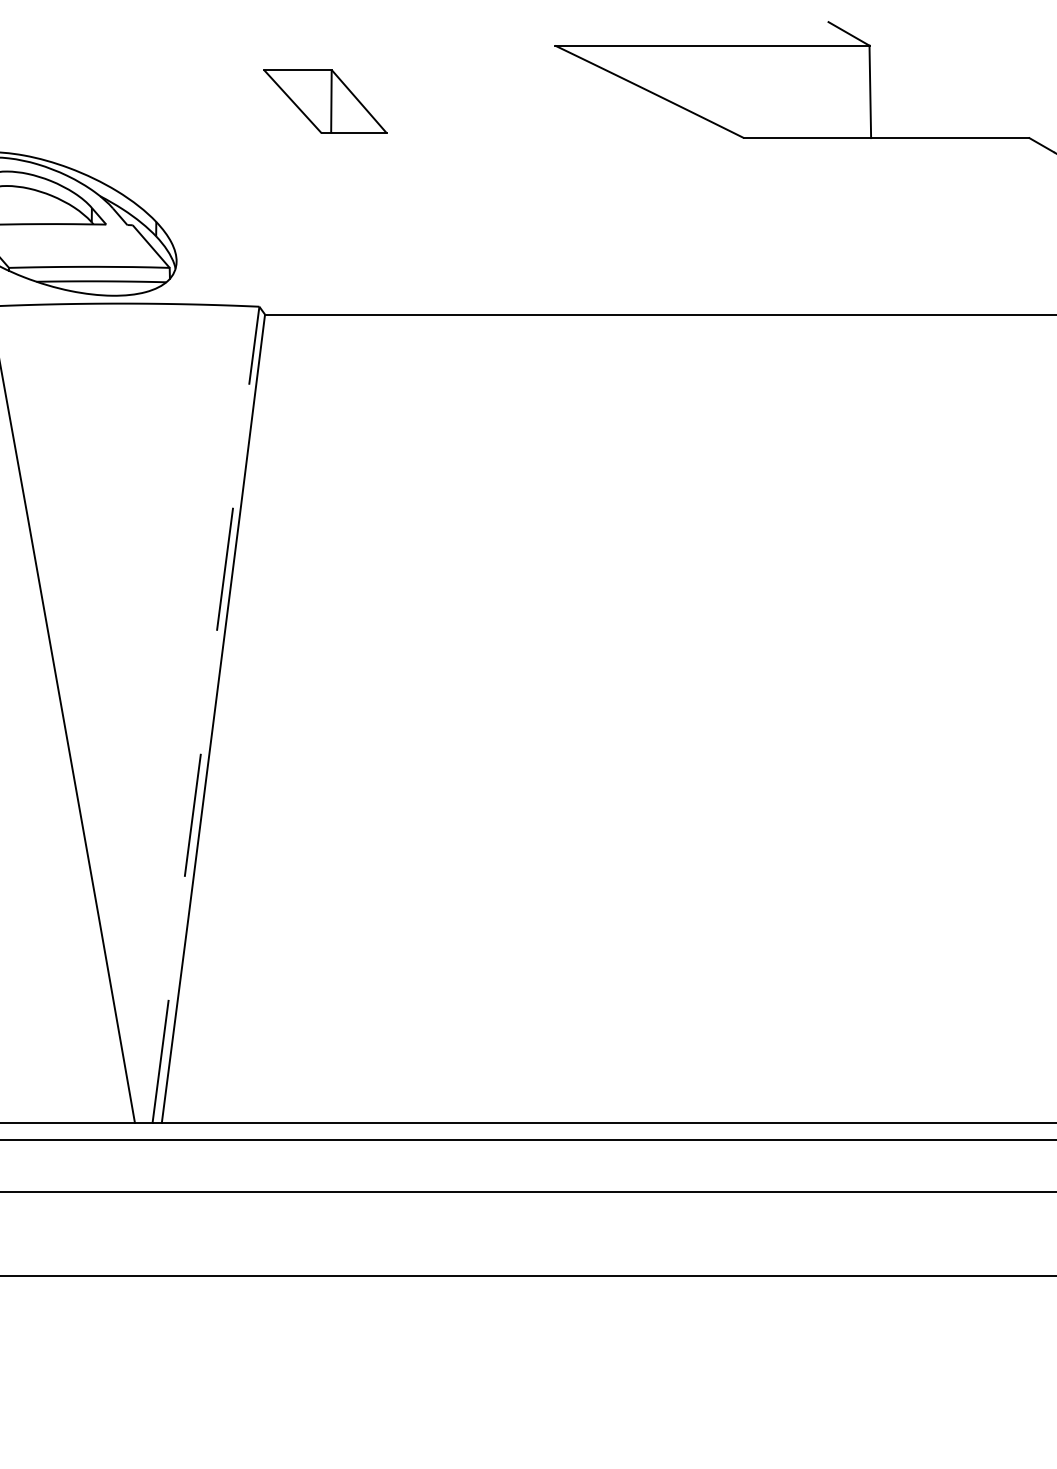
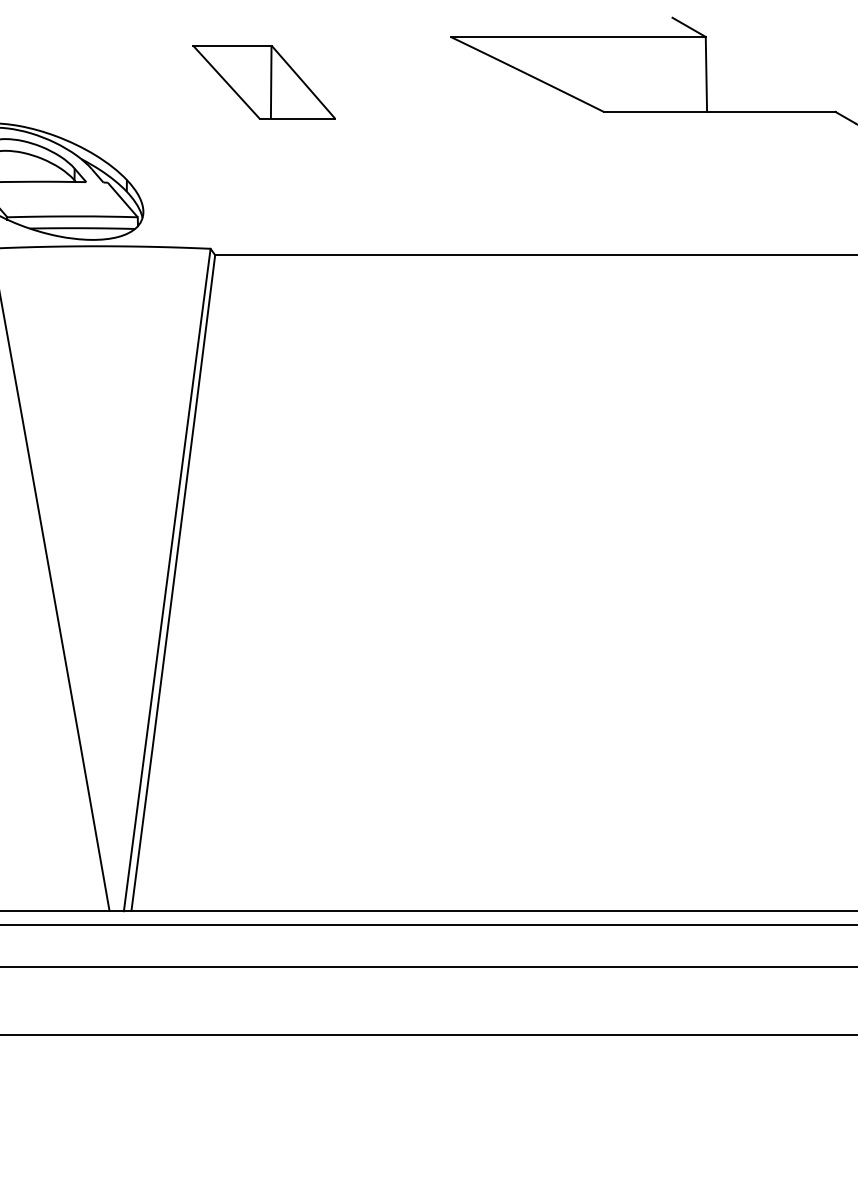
part: (324, 101) -> (263, 82), size x1.43
line: (206, 714) -> (167, 579), dashed -> solid

